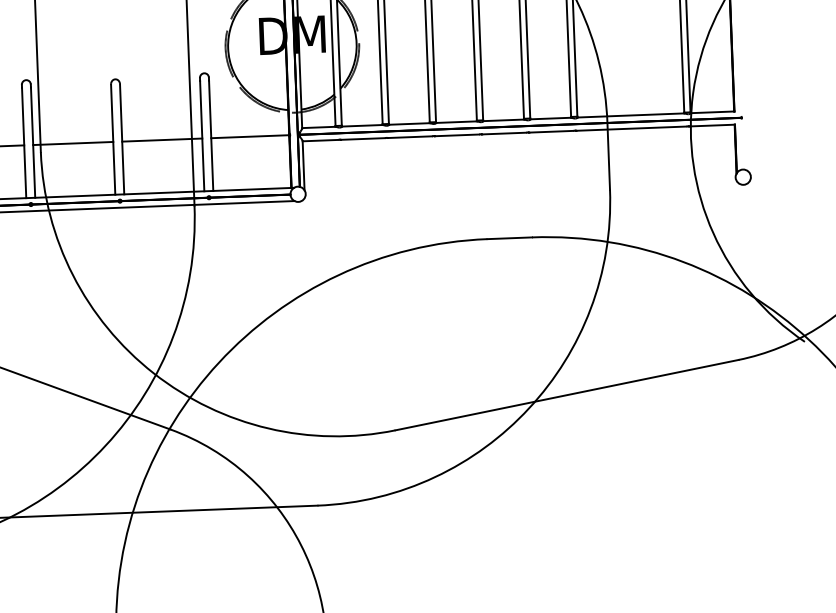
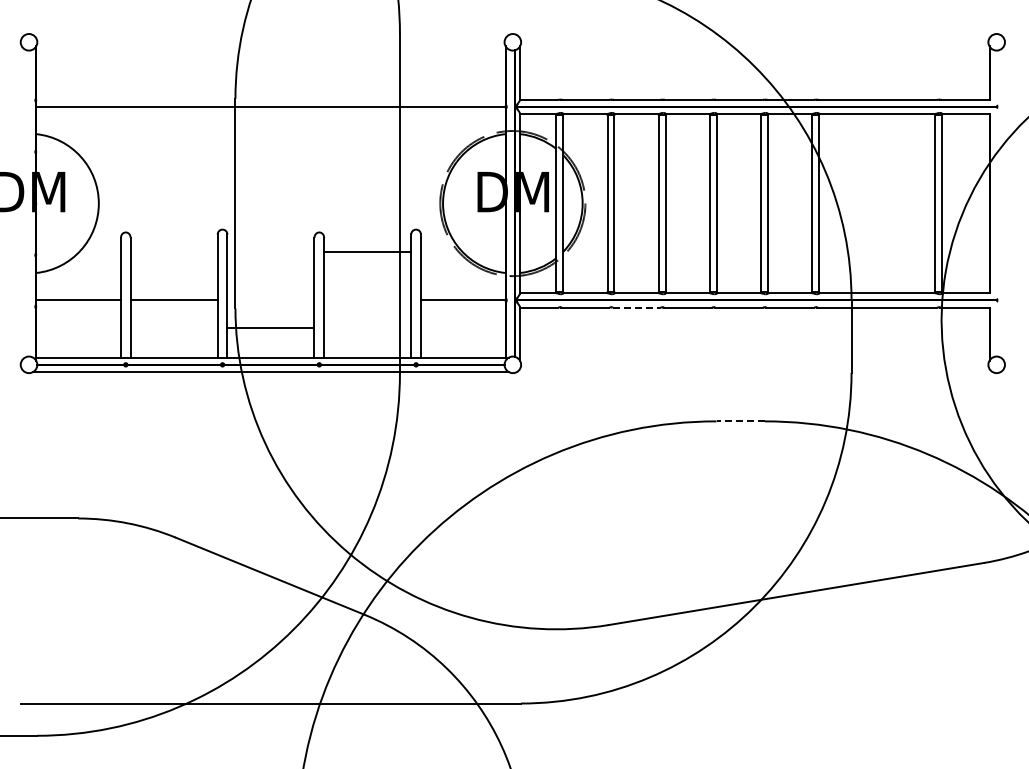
line: (409, 137) -> (636, 307), solid -> dashed
line: (162, 140) -> (367, 252), moved
line: (72, 143) -> (270, 328), moved
line: (509, 238) -> (740, 421), solid -> dashed

